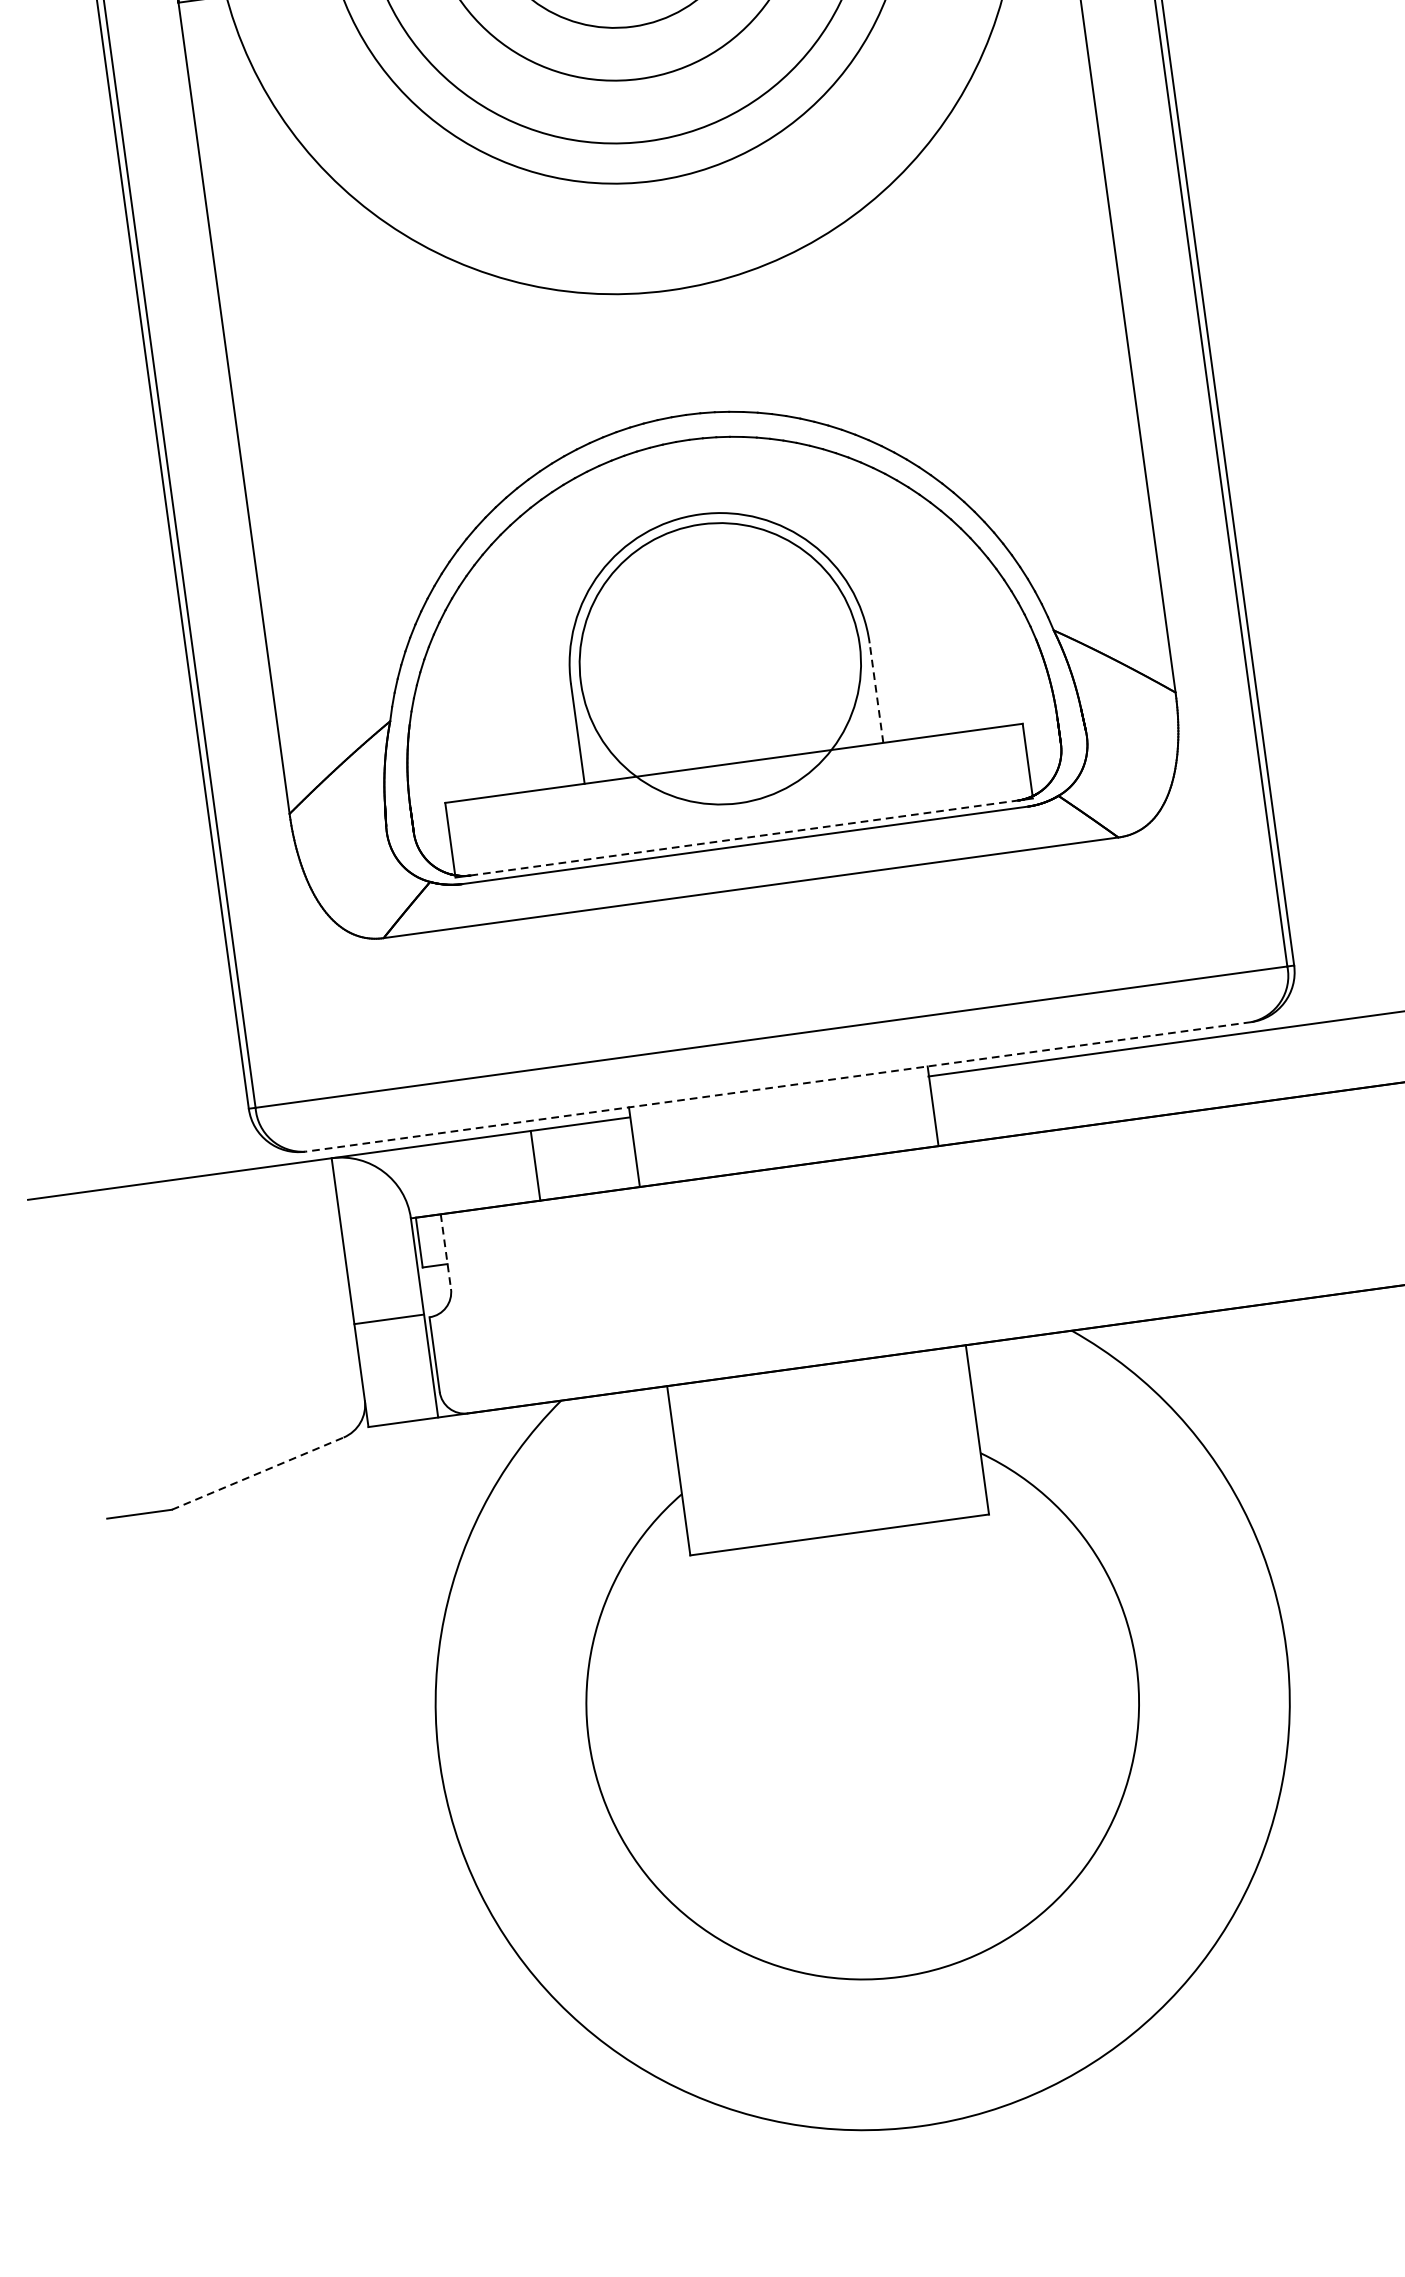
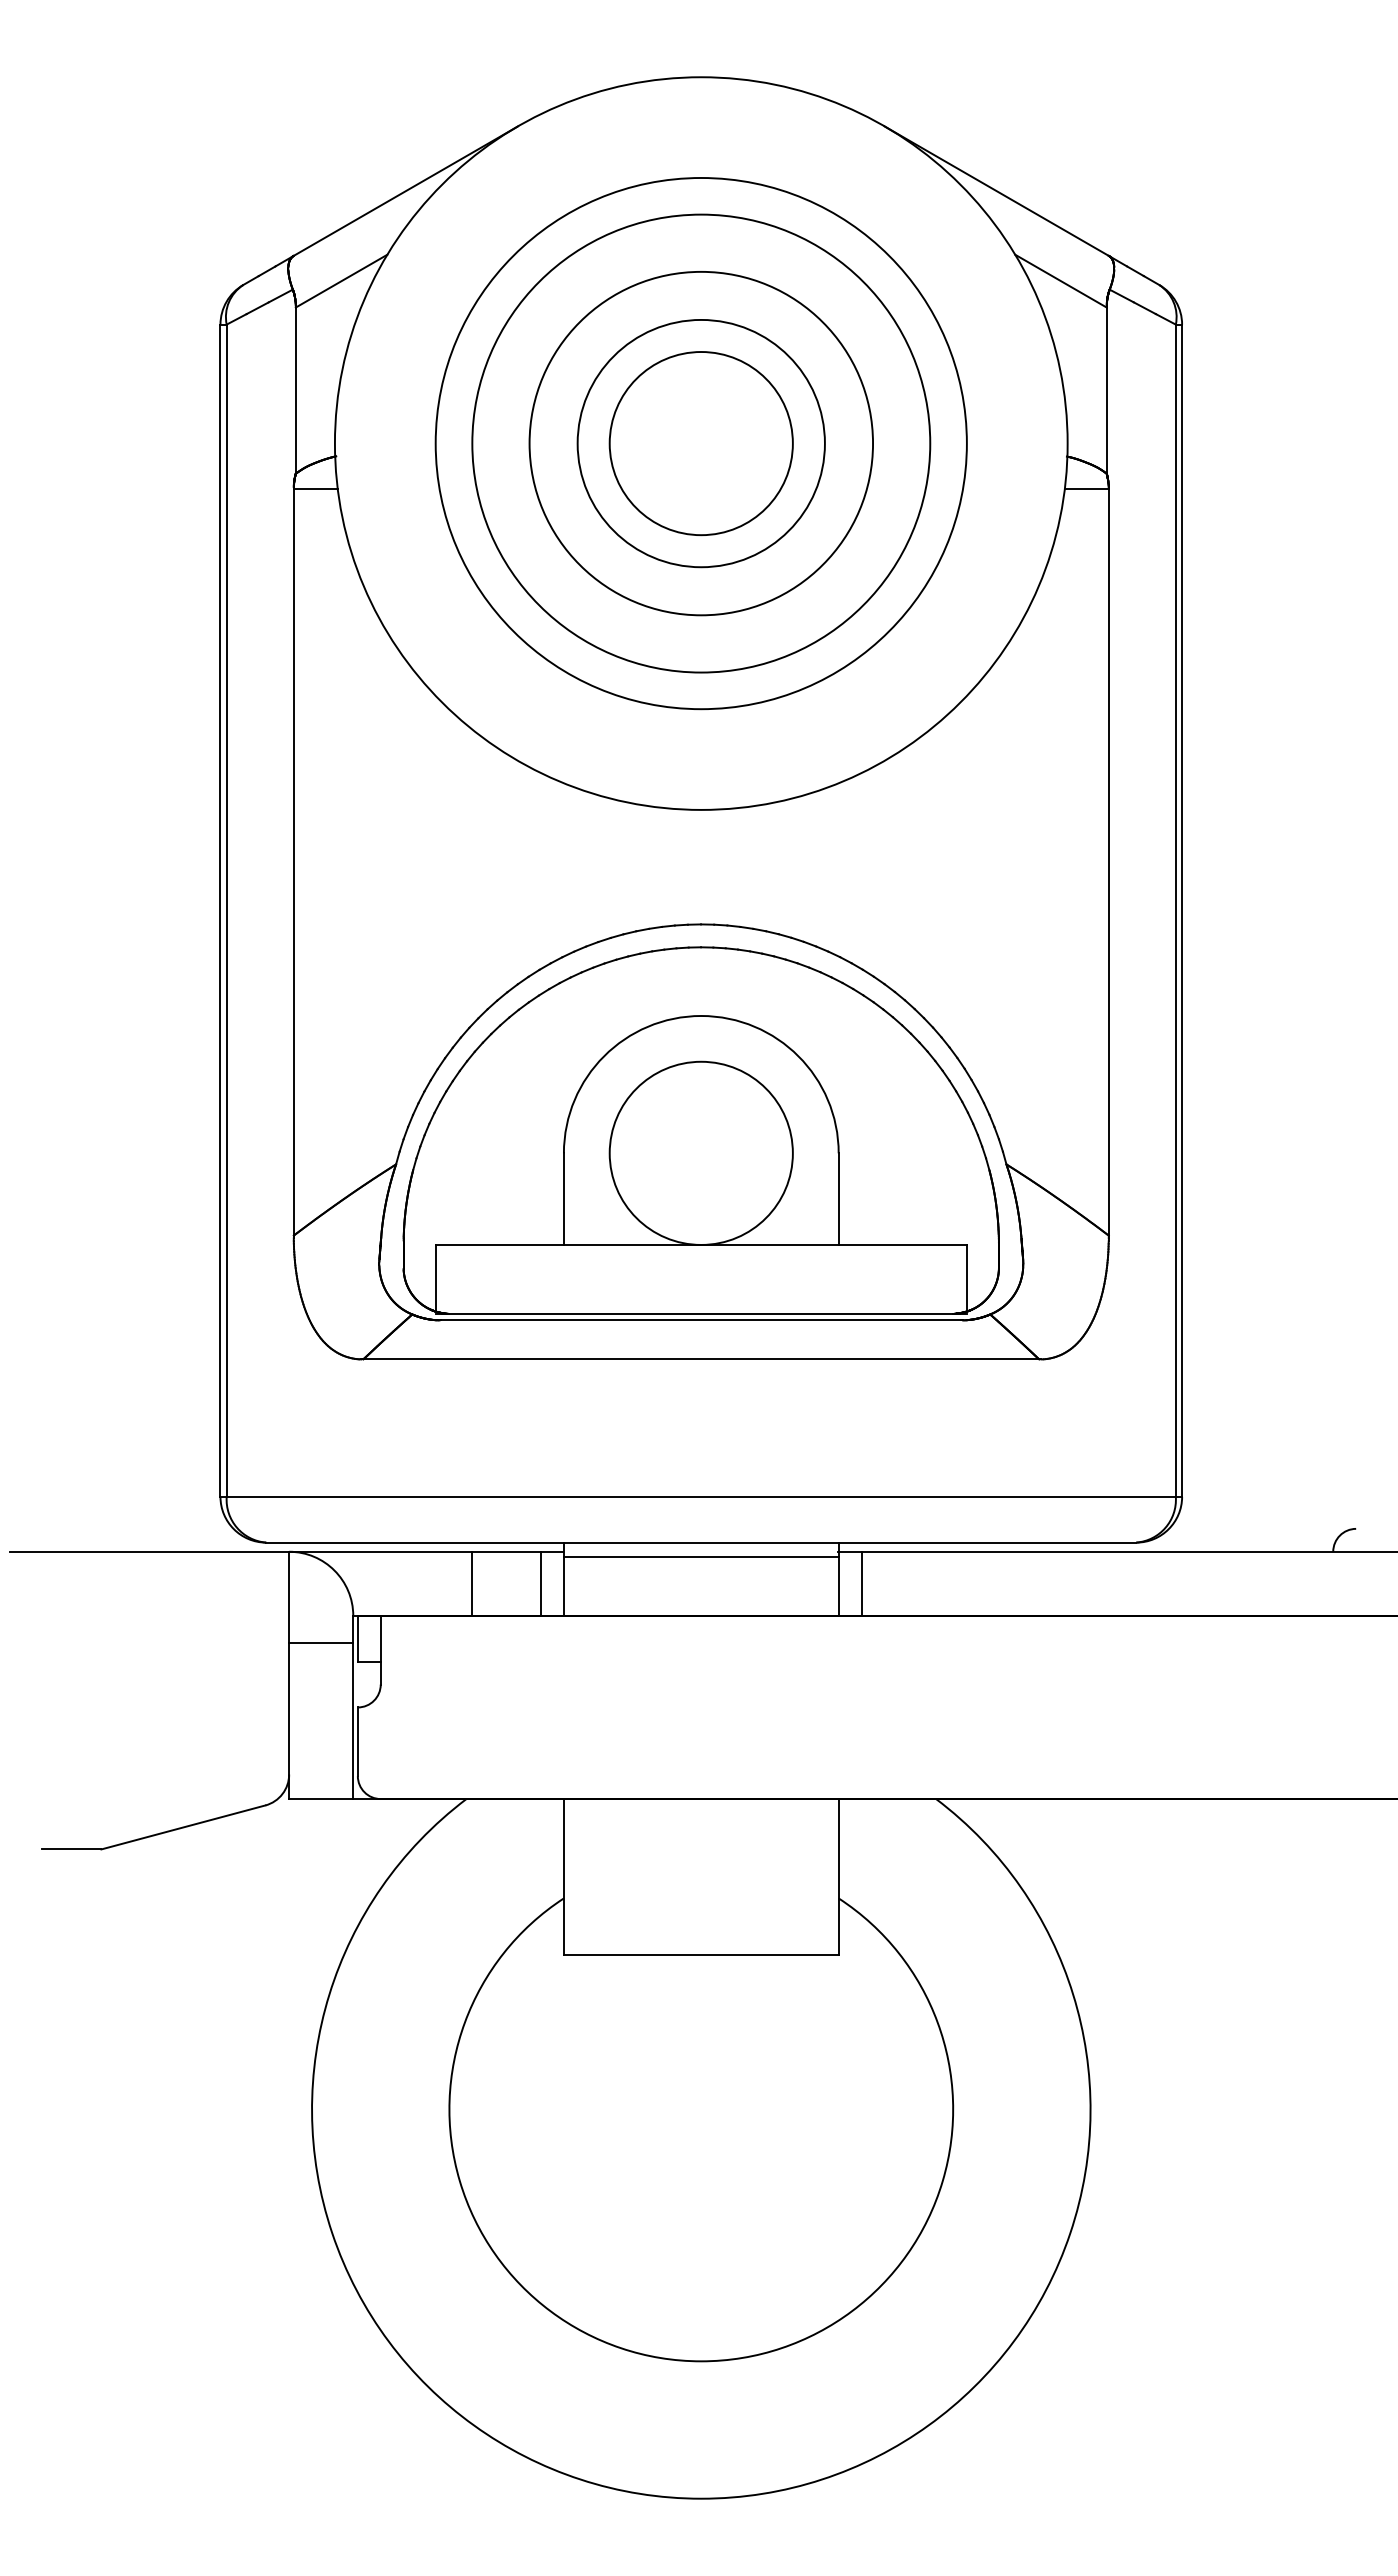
circle: (719, 662) -> (700, 1152), size x0.71
line: (876, 693) -> (838, 1199), dashed -> solid
line: (744, 837) -> (701, 1313), dashed -> solid
line: (777, 1086) -> (700, 1542), dashed -> solid
line: (779, 1103) -> (700, 1557), added
line: (958, 1107) -> (861, 1583), added
line: (610, 1155) -> (541, 1583), added
line: (445, 1251) -> (380, 1650), dashed -> solid
line: (389, 1319) -> (321, 1643), moved
line: (257, 1473) -> (183, 1827), dashed -> solid

